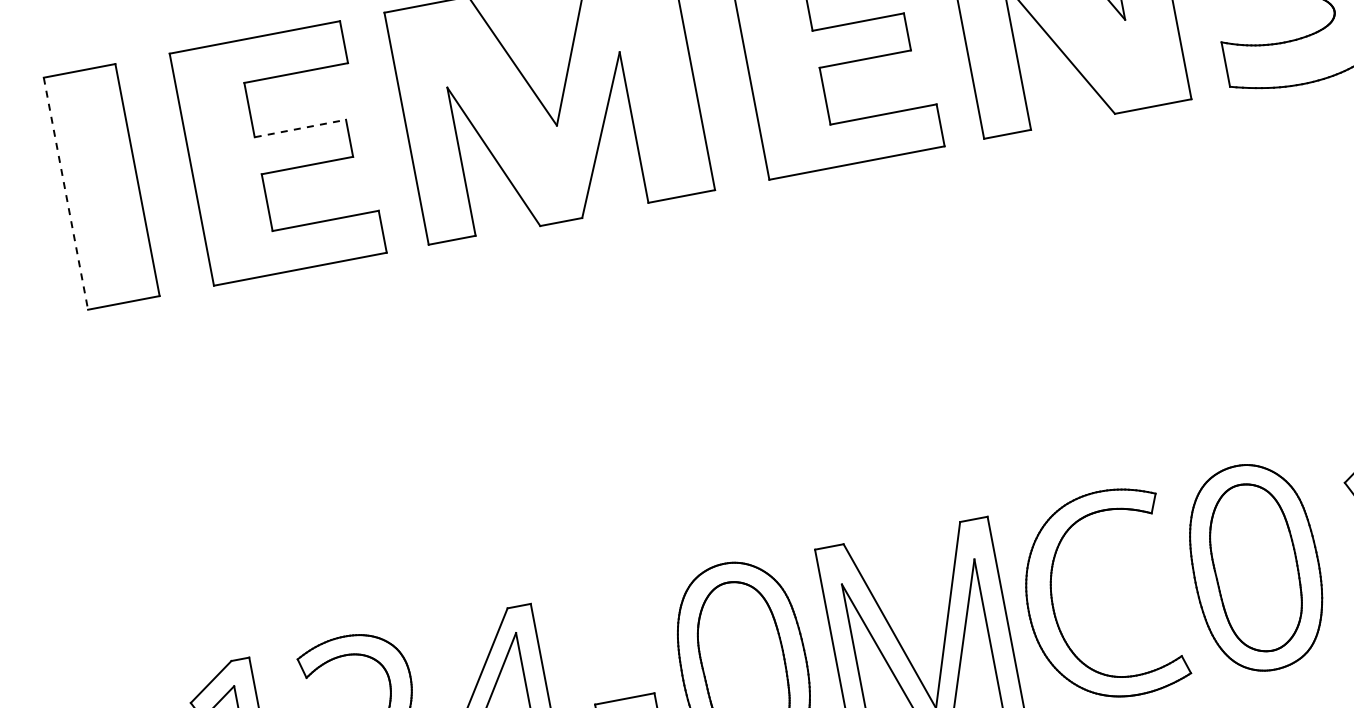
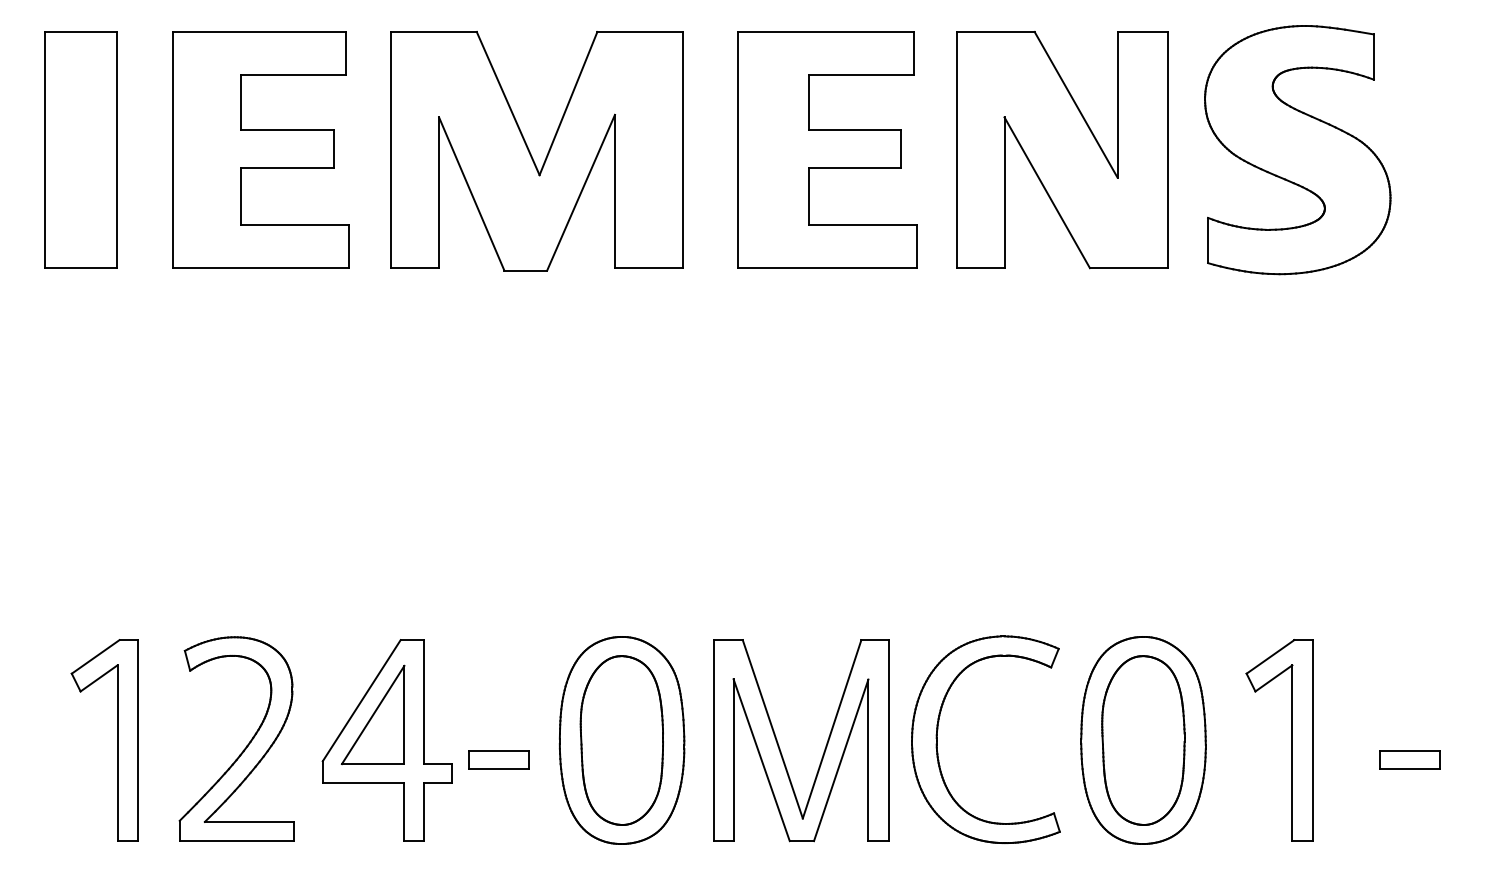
line: (300, 128) -> (287, 129), dashed -> solid
line: (65, 194) -> (44, 150), dashed -> solid

